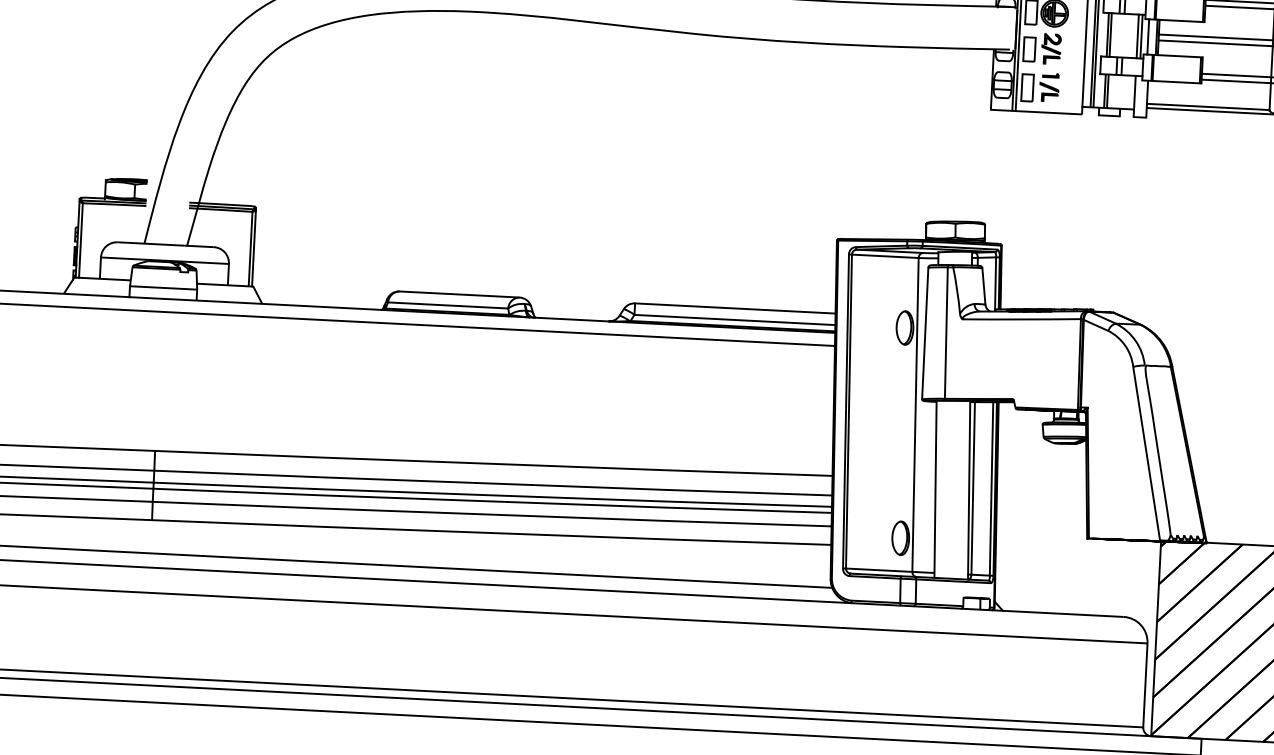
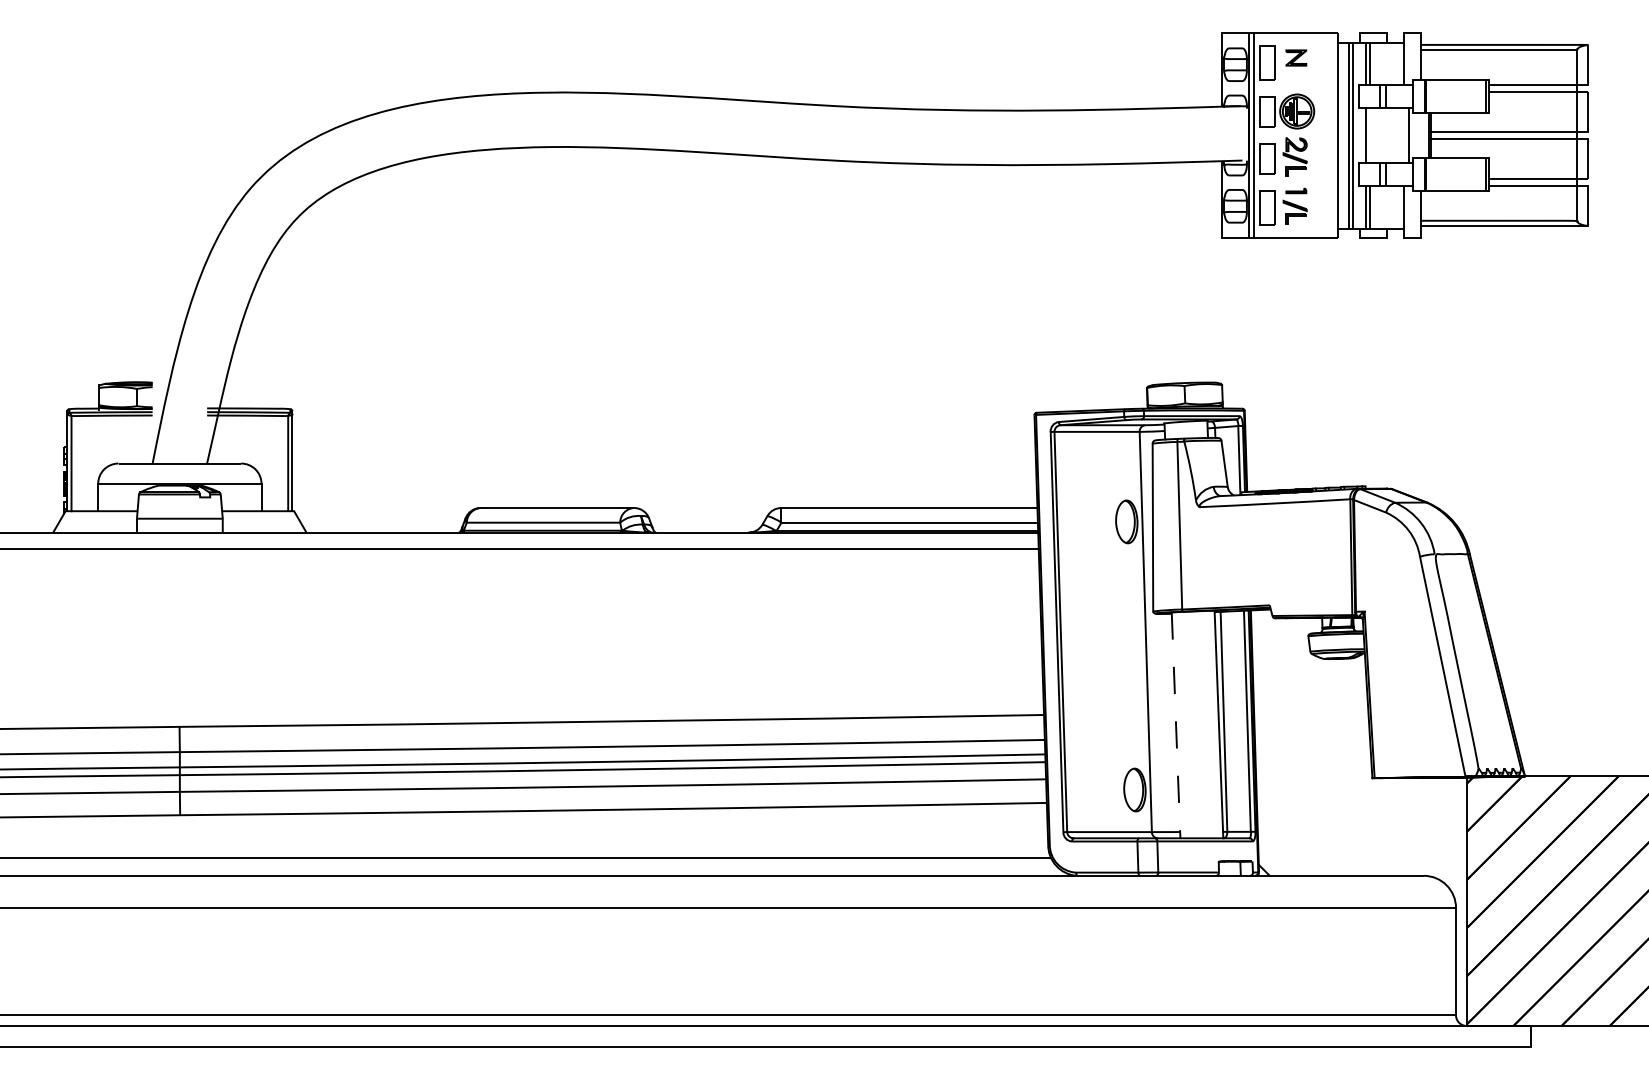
line: (1110, 35) -> (1369, 135), removed
line: (1137, 36) -> (1404, 135), removed
line: (1147, 36) -> (1417, 135), removed
line: (935, 489) -> (1176, 725), solid -> dashed

